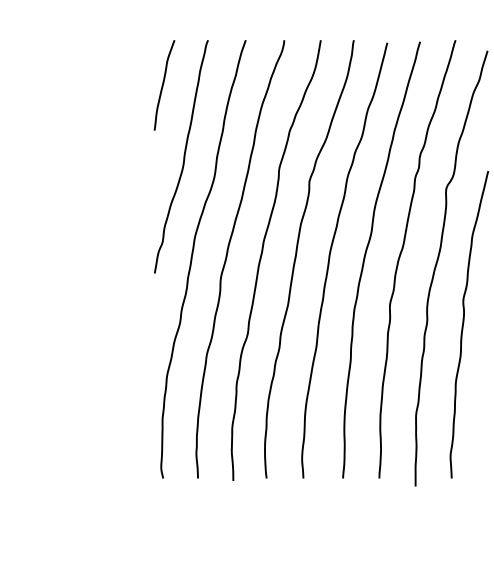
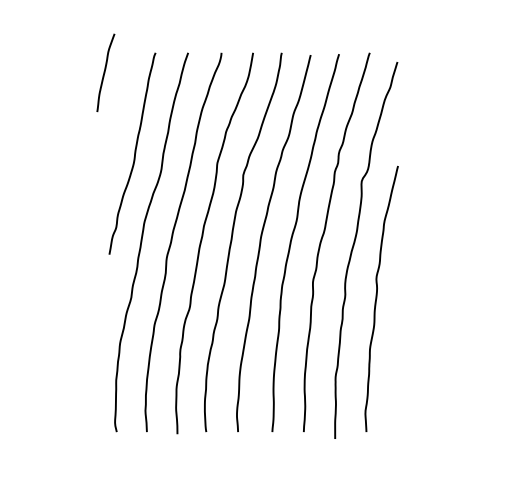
curve: (164, 84) -> (105, 72), moved

